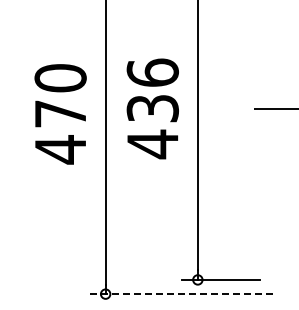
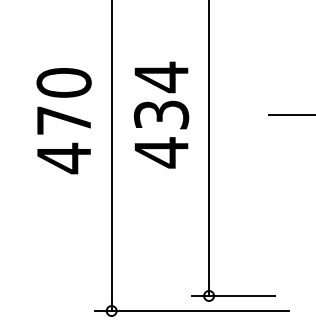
text: (152, 72) -> (161, 76), 436 -> 434
line: (181, 294) -> (191, 311), dashed -> solid

